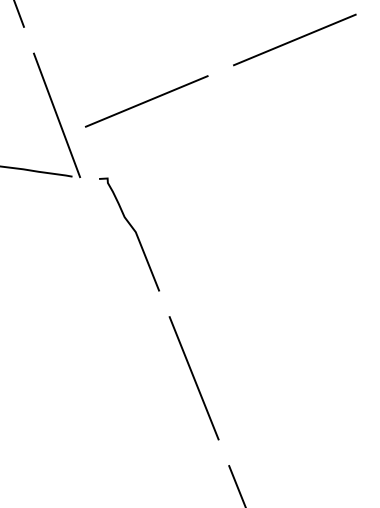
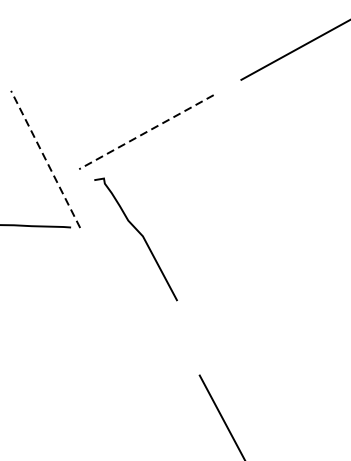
line: (146, 101) -> (146, 132), solid -> dashed
line: (57, 115) -> (46, 159), solid -> dashed
curve: (134, 232) -> (141, 236), moved

